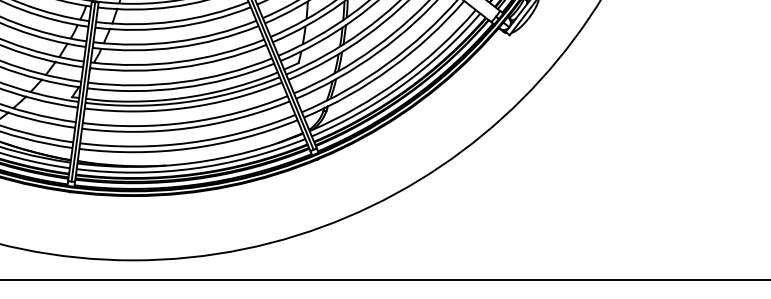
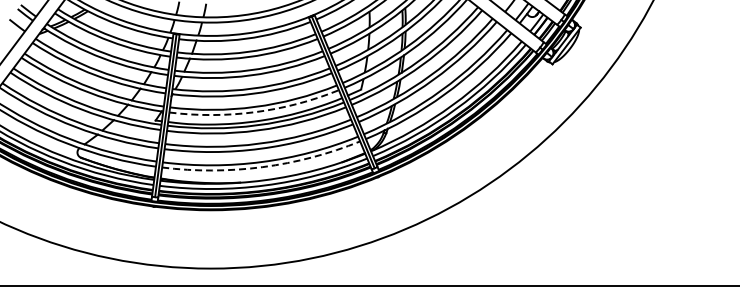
arc: (182, 88) -> (255, 112), solid -> dashed
arc: (189, 148) -> (262, 167), solid -> dashed

